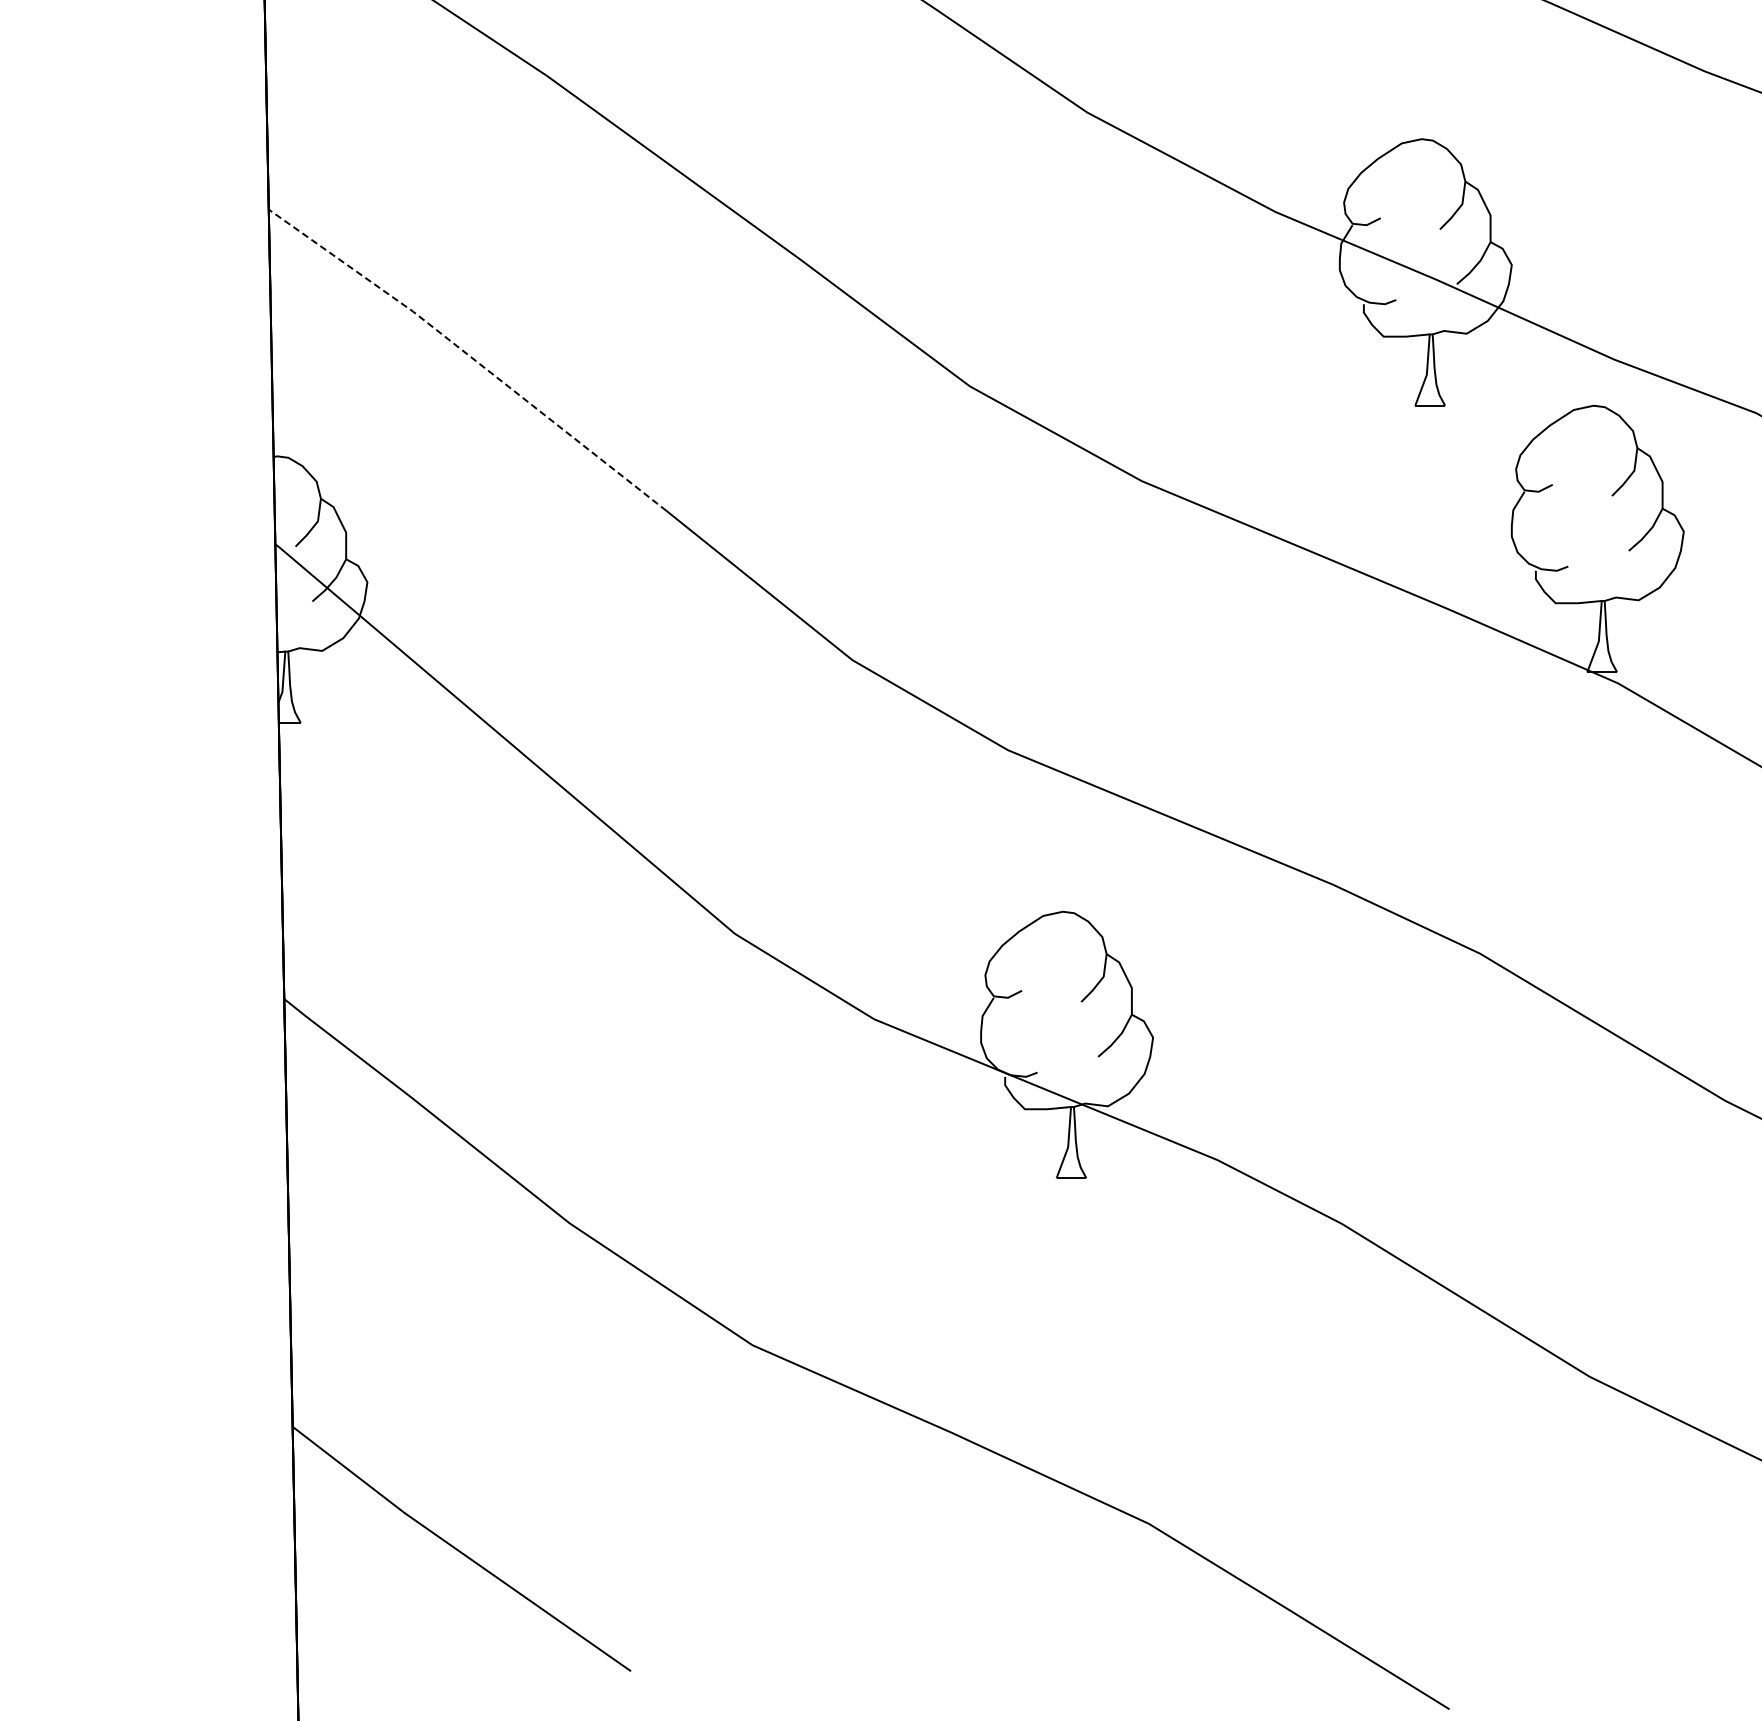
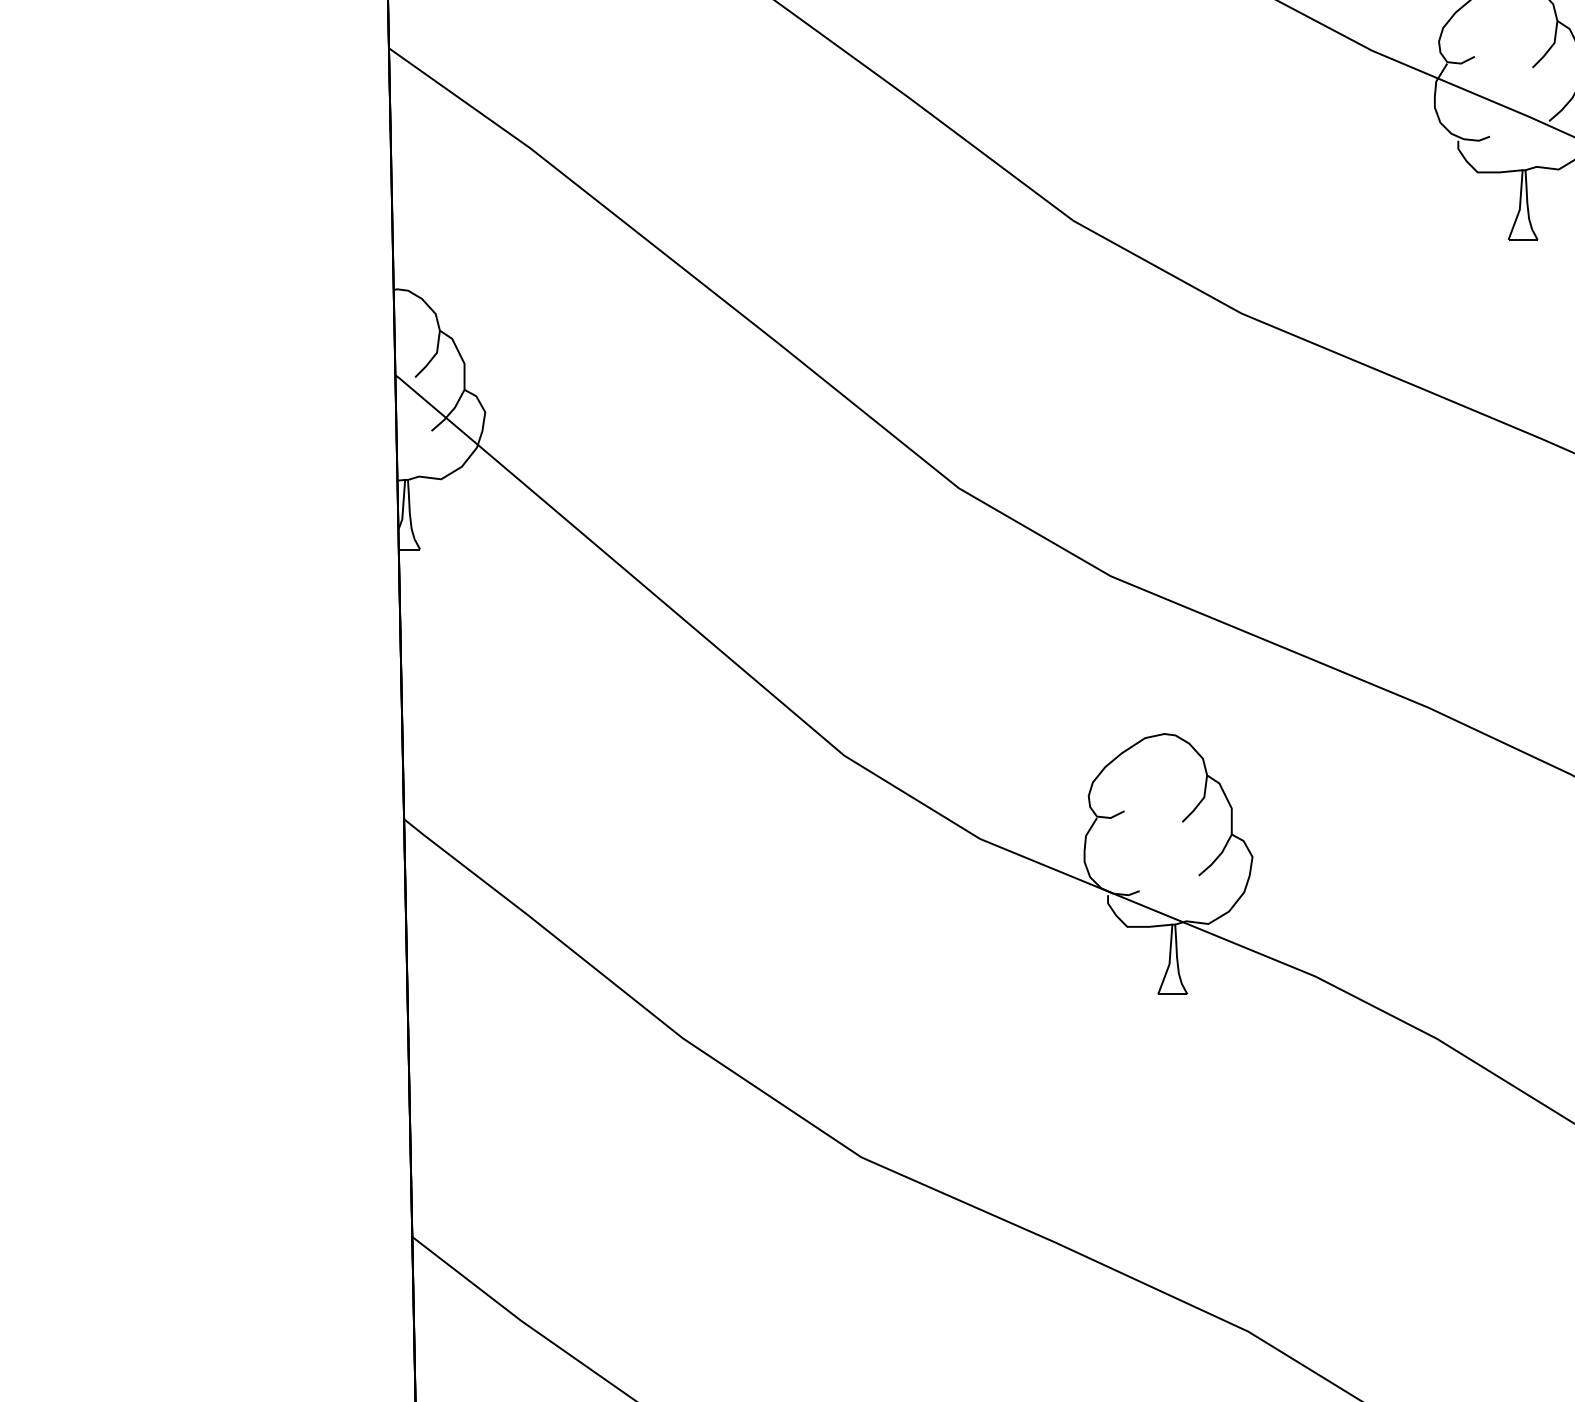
line: (469, 356) -> (584, 191), dashed -> solid

